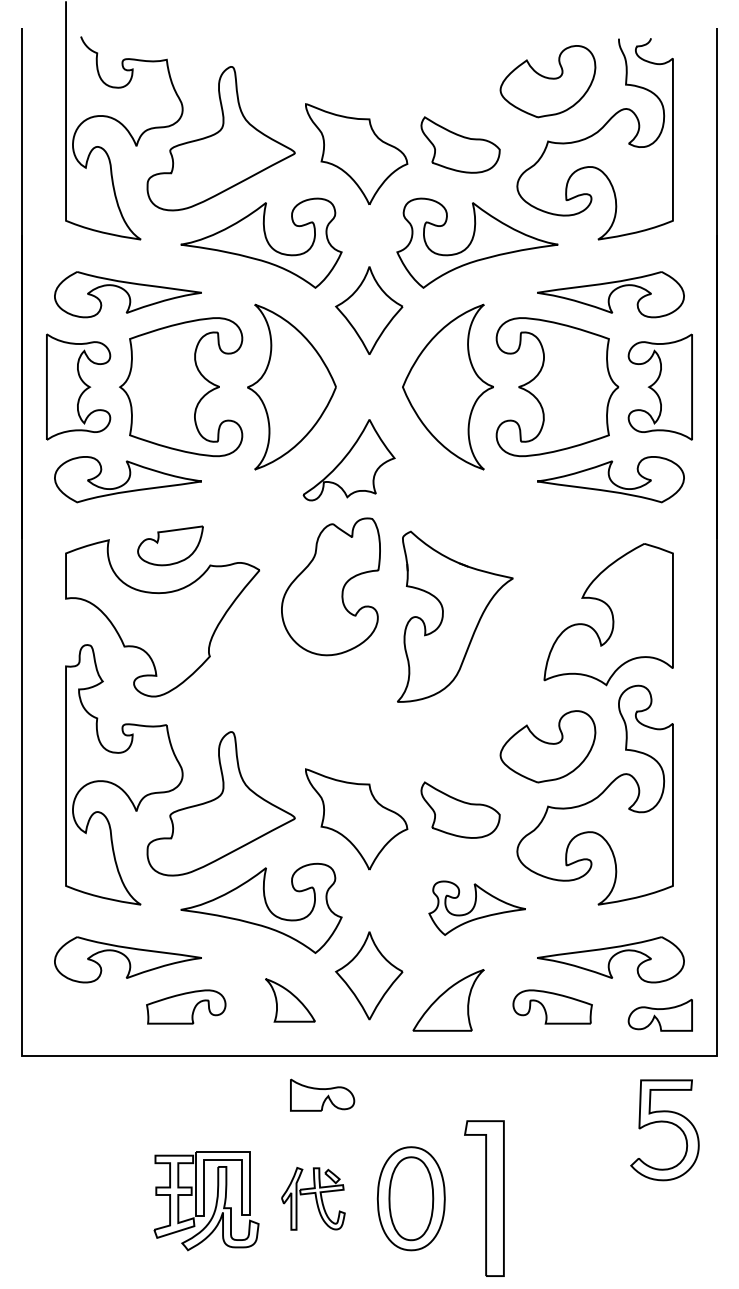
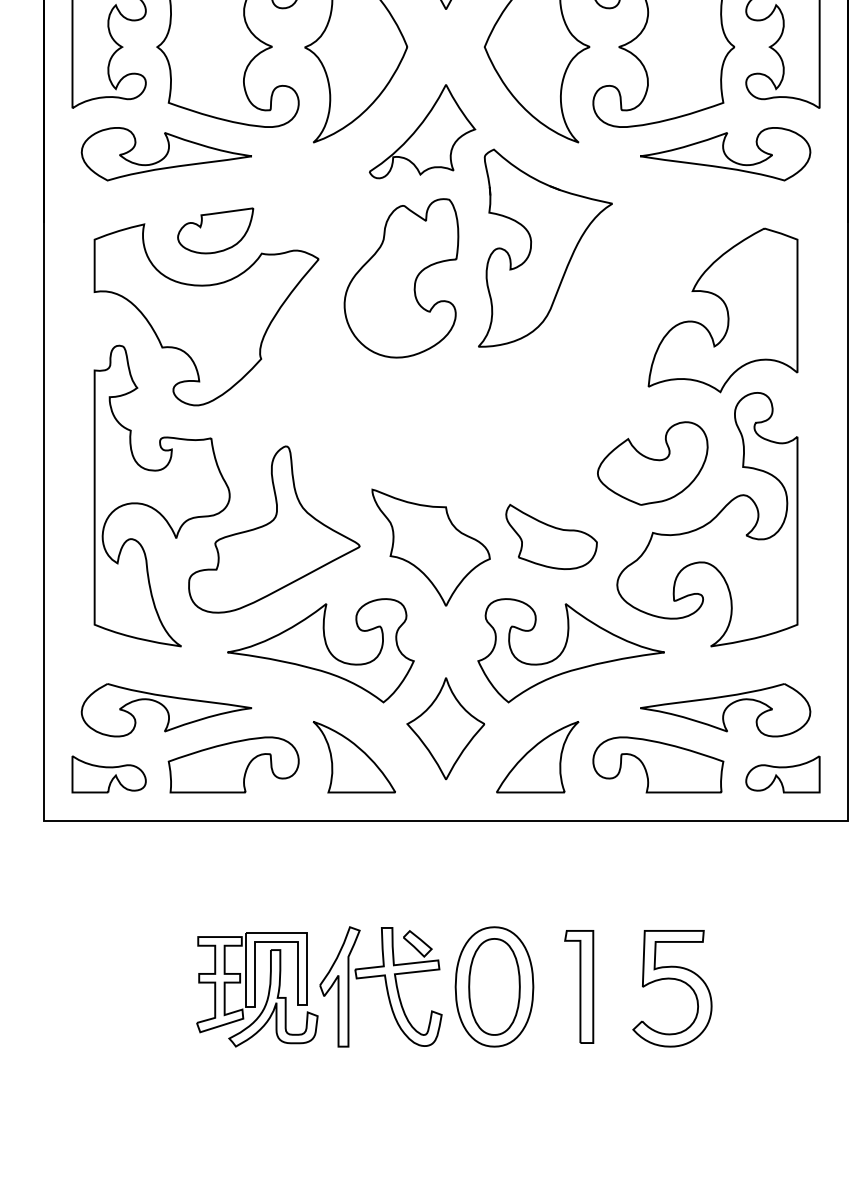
part: (455, 616) -> (545, 247), moved
part: (477, 907) -> (571, 649), size x1.67
part: (290, 1000) -> (354, 757), size x1.43
part: (186, 1006) -> (234, 764), size x1.43
part: (552, 1006) -> (657, 764), size x1.43
part: (322, 1094) -> (109, 773), moved
part: (664, 1122) -> (671, 979), moved
part: (313, 1198) -> (381, 986), size x1.67
part: (484, 1198) -> (579, 986), size x0.62

